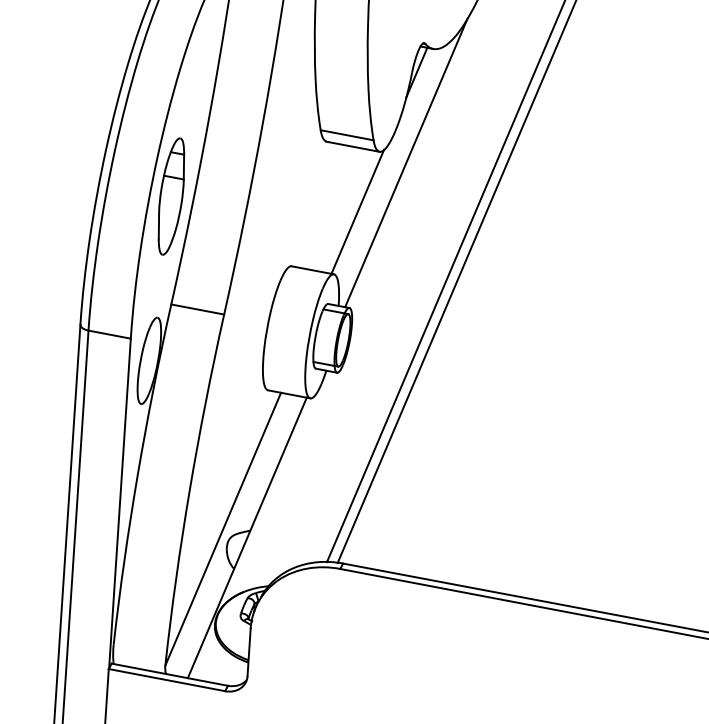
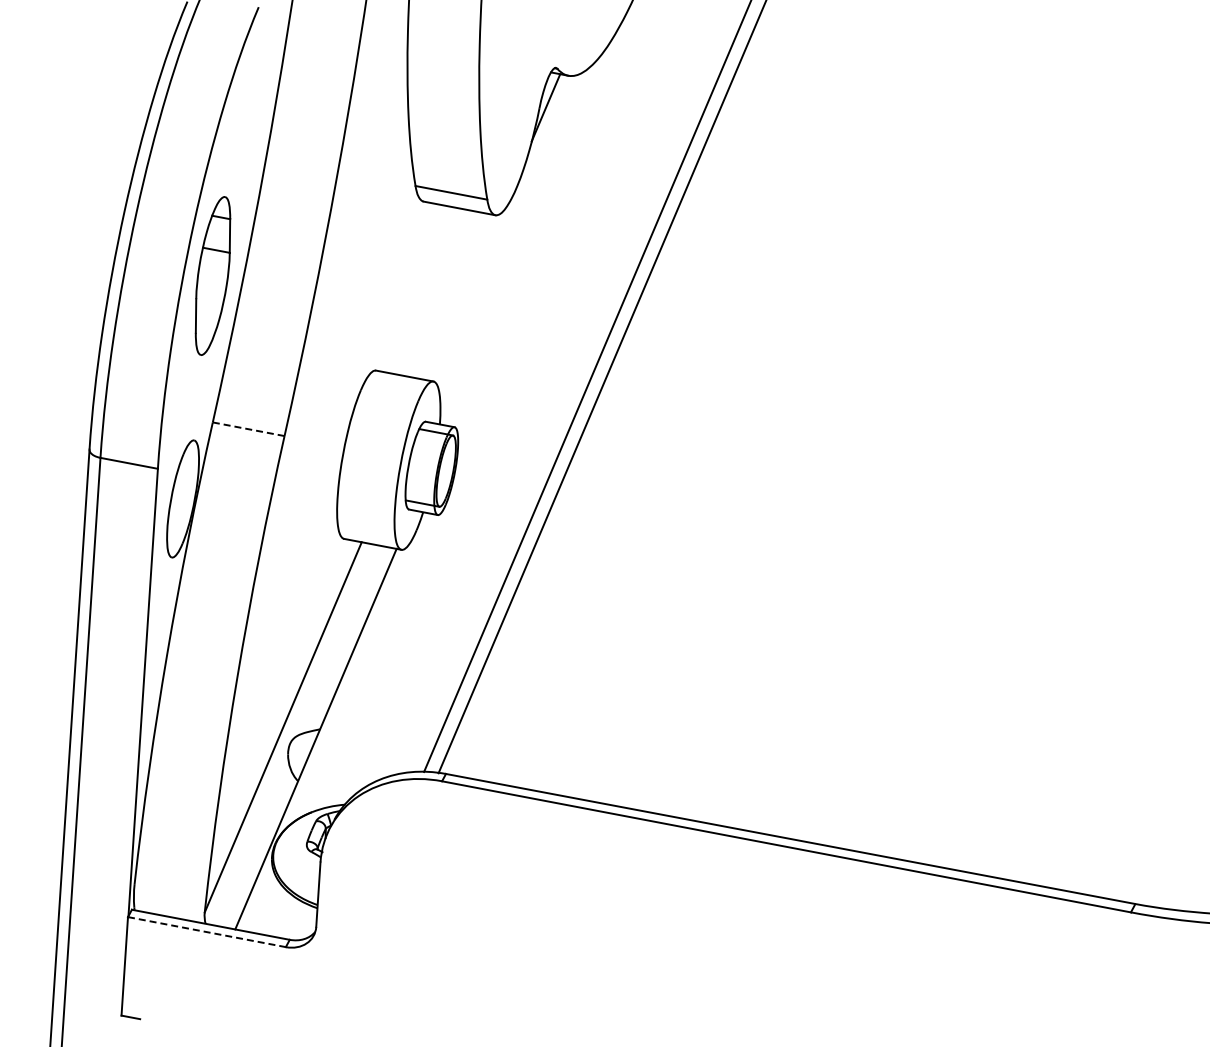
line: (406, 163) -> (531, 230), removed
line: (357, 211) -> (465, 296), removed
line: (197, 309) -> (248, 429), solid -> dashed
line: (167, 680) -> (207, 932), solid -> dashed

